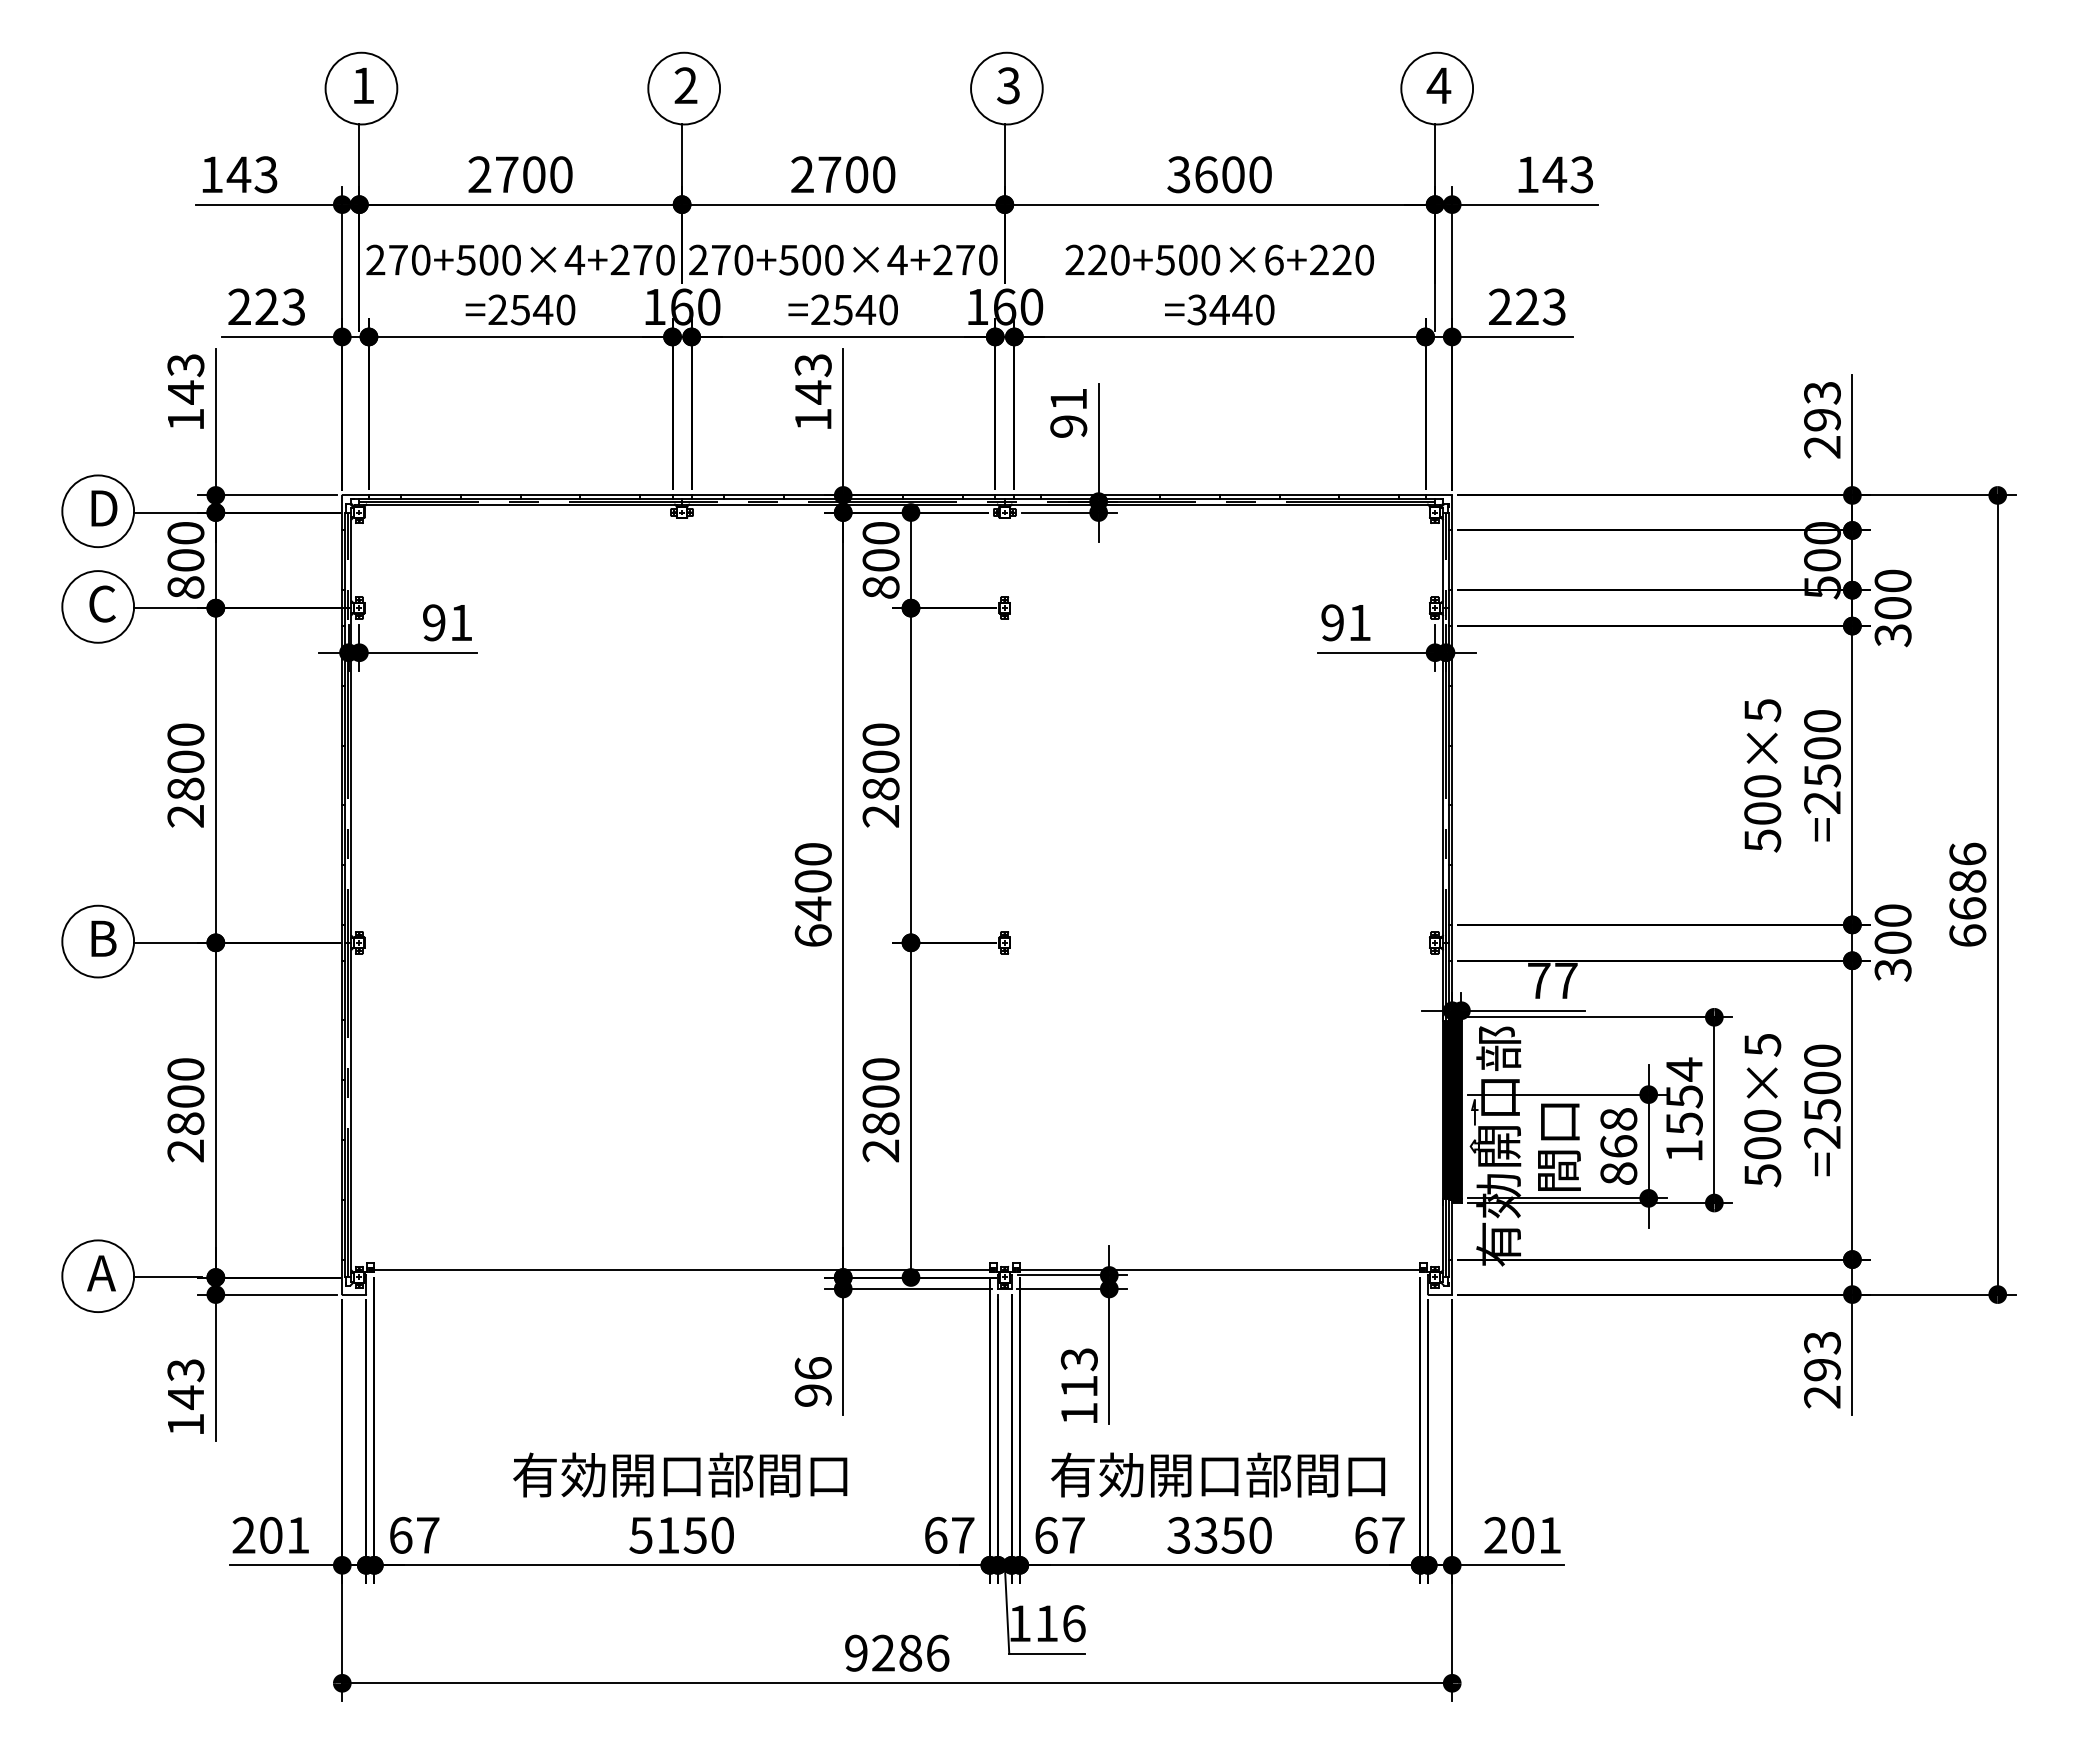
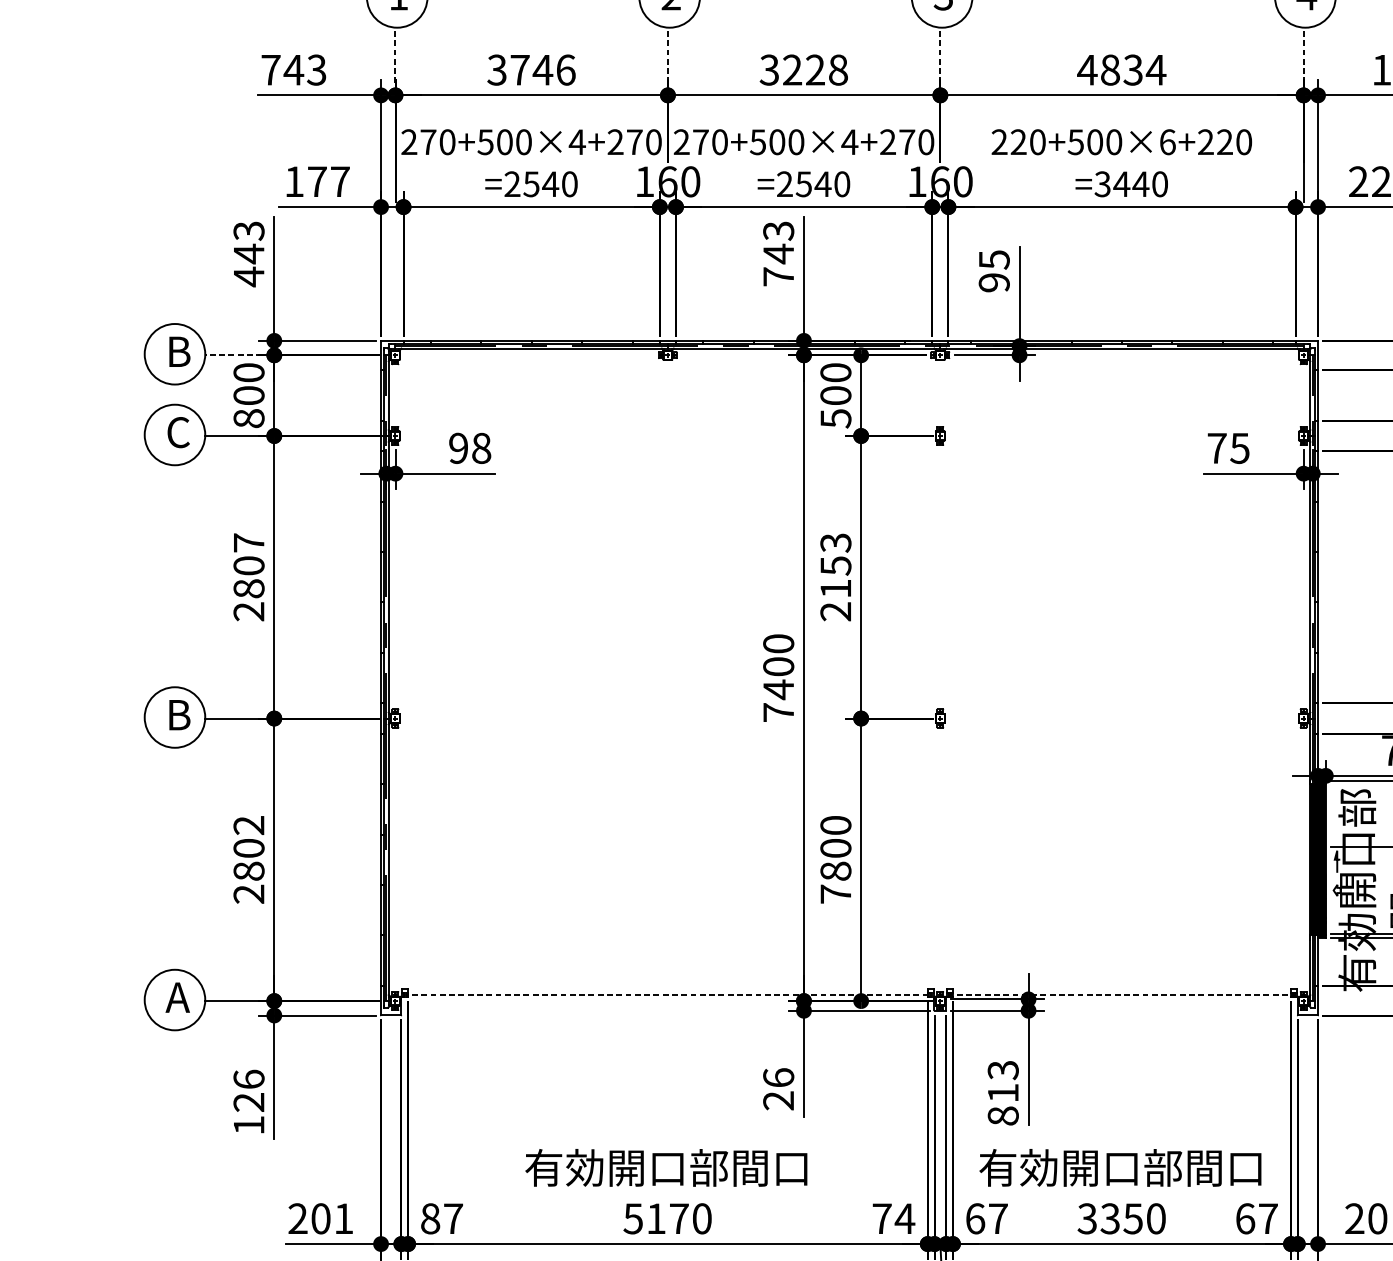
line: (359, 157) -> (395, 55), solid -> dashed
line: (682, 157) -> (668, 55), solid -> dashed
line: (1004, 157) -> (940, 55), solid -> dashed
line: (1435, 157) -> (1303, 55), solid -> dashed
text: (212, 174) -> (271, 69), 143 -> 743
text: (520, 174) -> (531, 69), 2700 -> 3746
text: (842, 174) -> (803, 69), 2700 -> 3228
text: (1219, 174) -> (1121, 69), 3600 -> 4834
text: (266, 306) -> (317, 181), 223 -> 177
text: (1068, 399) -> (994, 259), 91 -> 95
text: (185, 419) -> (248, 276), 143 -> 443
text: (813, 419) -> (778, 276), 143 -> 743
text: (106, 508) -> (182, 351), D -> B
line: (167, 512) -> (233, 355), solid -> dashed
text: (880, 587) -> (835, 418), 800 -> 500
text: (461, 622) -> (481, 448), 91 -> 98
text: (1345, 622) -> (1227, 448), 91 -> 75
text: (185, 734) -> (248, 542), 2800 -> 2807
text: (880, 761) -> (835, 565), 2800 -> 2153
text: (812, 935) -> (778, 712), 6400 -> 7400
text: (185, 1069) -> (248, 825), 2800 -> 2802
text: (880, 1150) -> (835, 893), 2800 -> 7800
line: (682, 1270) -> (668, 995), solid -> dashed
line: (1219, 1270) -> (1121, 995), solid -> dashed
text: (185, 1384) -> (248, 1091), 143 -> 126
text: (813, 1395) -> (778, 1100), 96 -> 26
text: (1079, 1413) -> (1003, 1115), 113 -> 813
text: (400, 1534) -> (430, 1218), 67 -> 87
text: (949, 1534) -> (893, 1218), 67 -> 74
text: (694, 1535) -> (678, 1218), 5150 -> 5170

